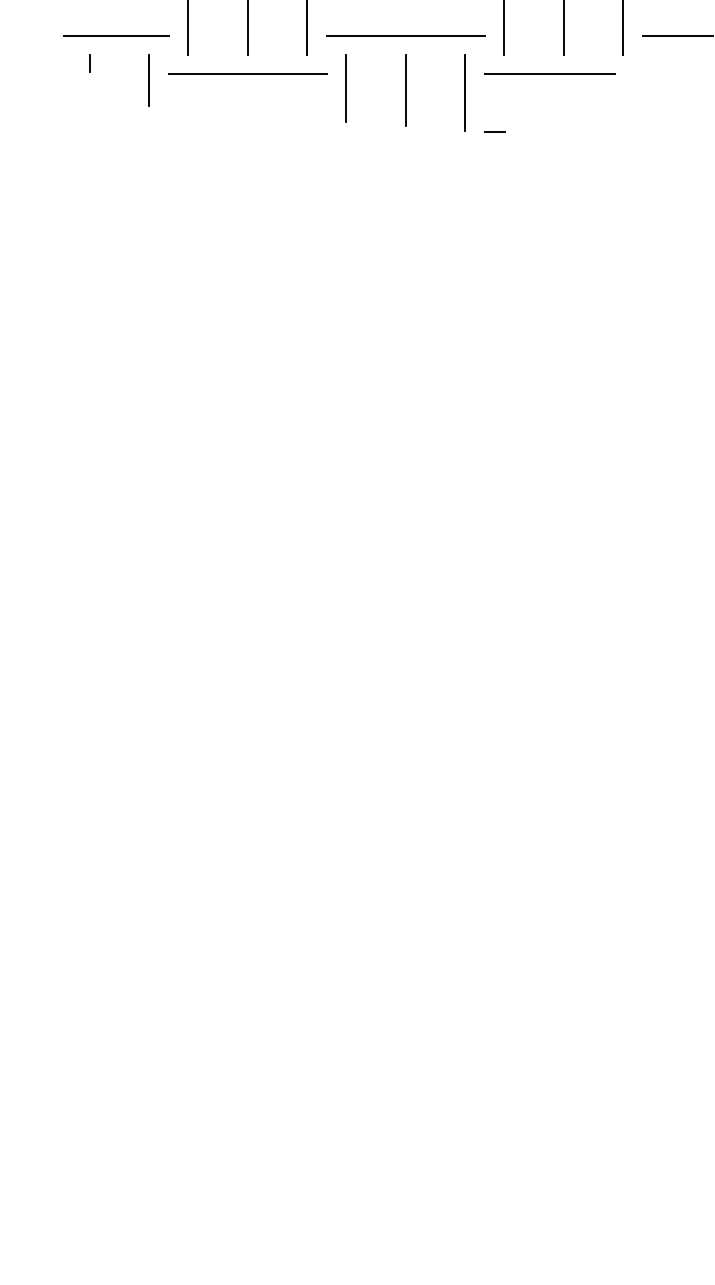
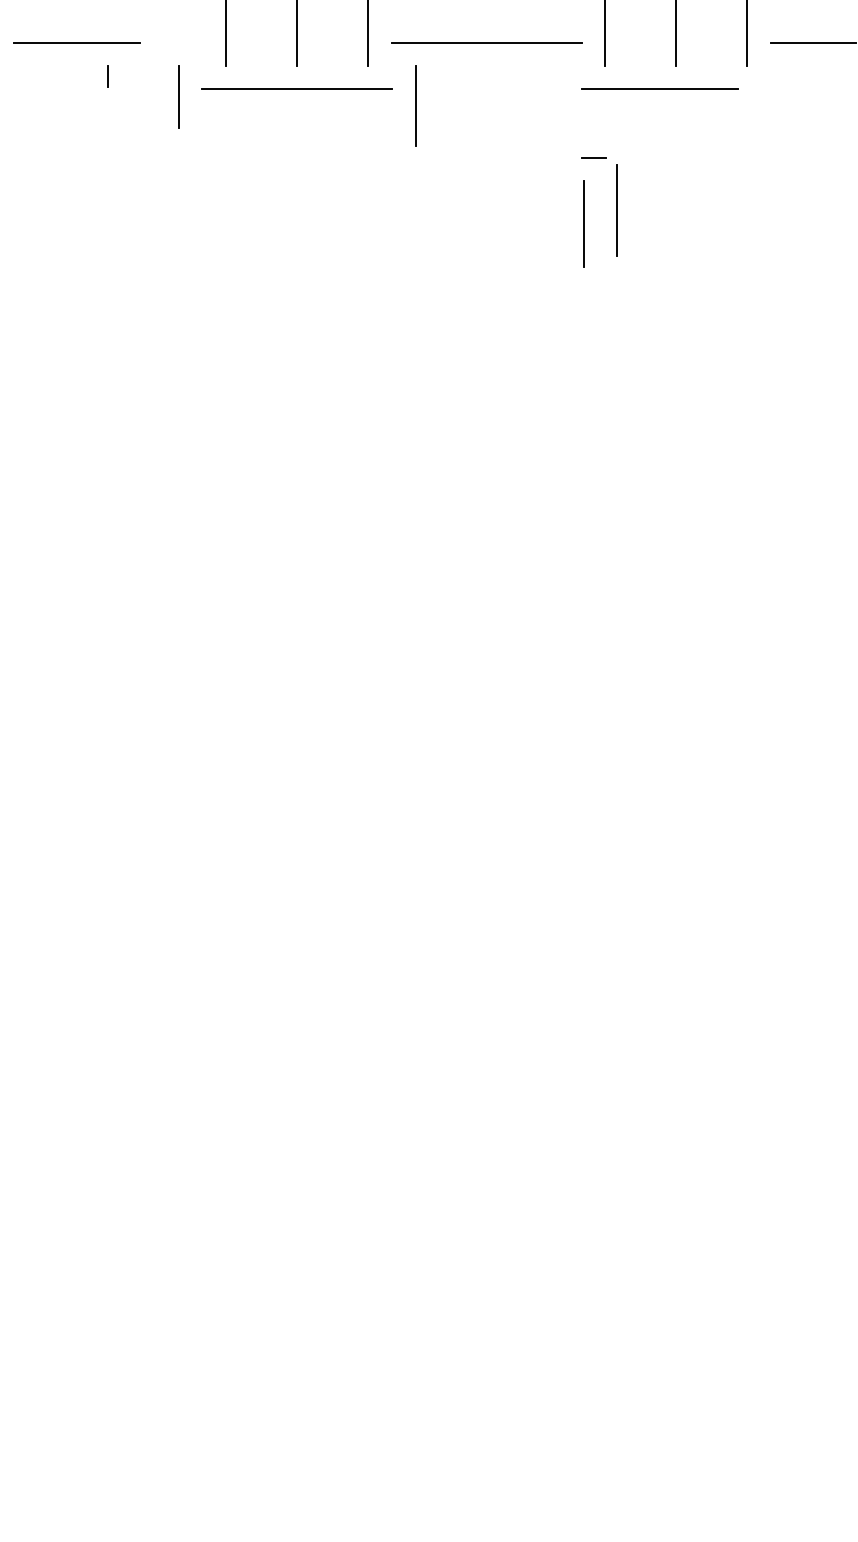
line: (115, 35) -> (76, 42), moved
line: (405, 90) -> (583, 223), moved
line: (464, 92) -> (616, 210), moved

